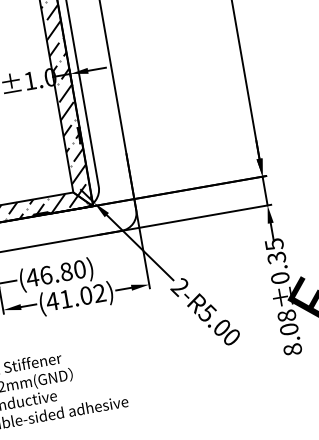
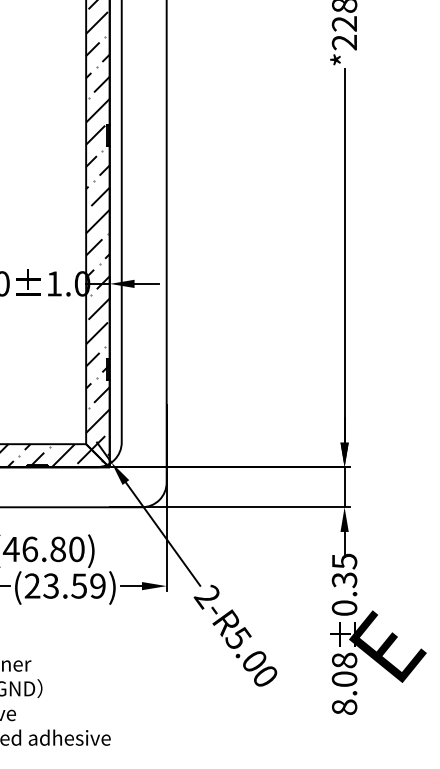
text: (75, 297) -> (64, 585), (41.02) -> (23.59)

